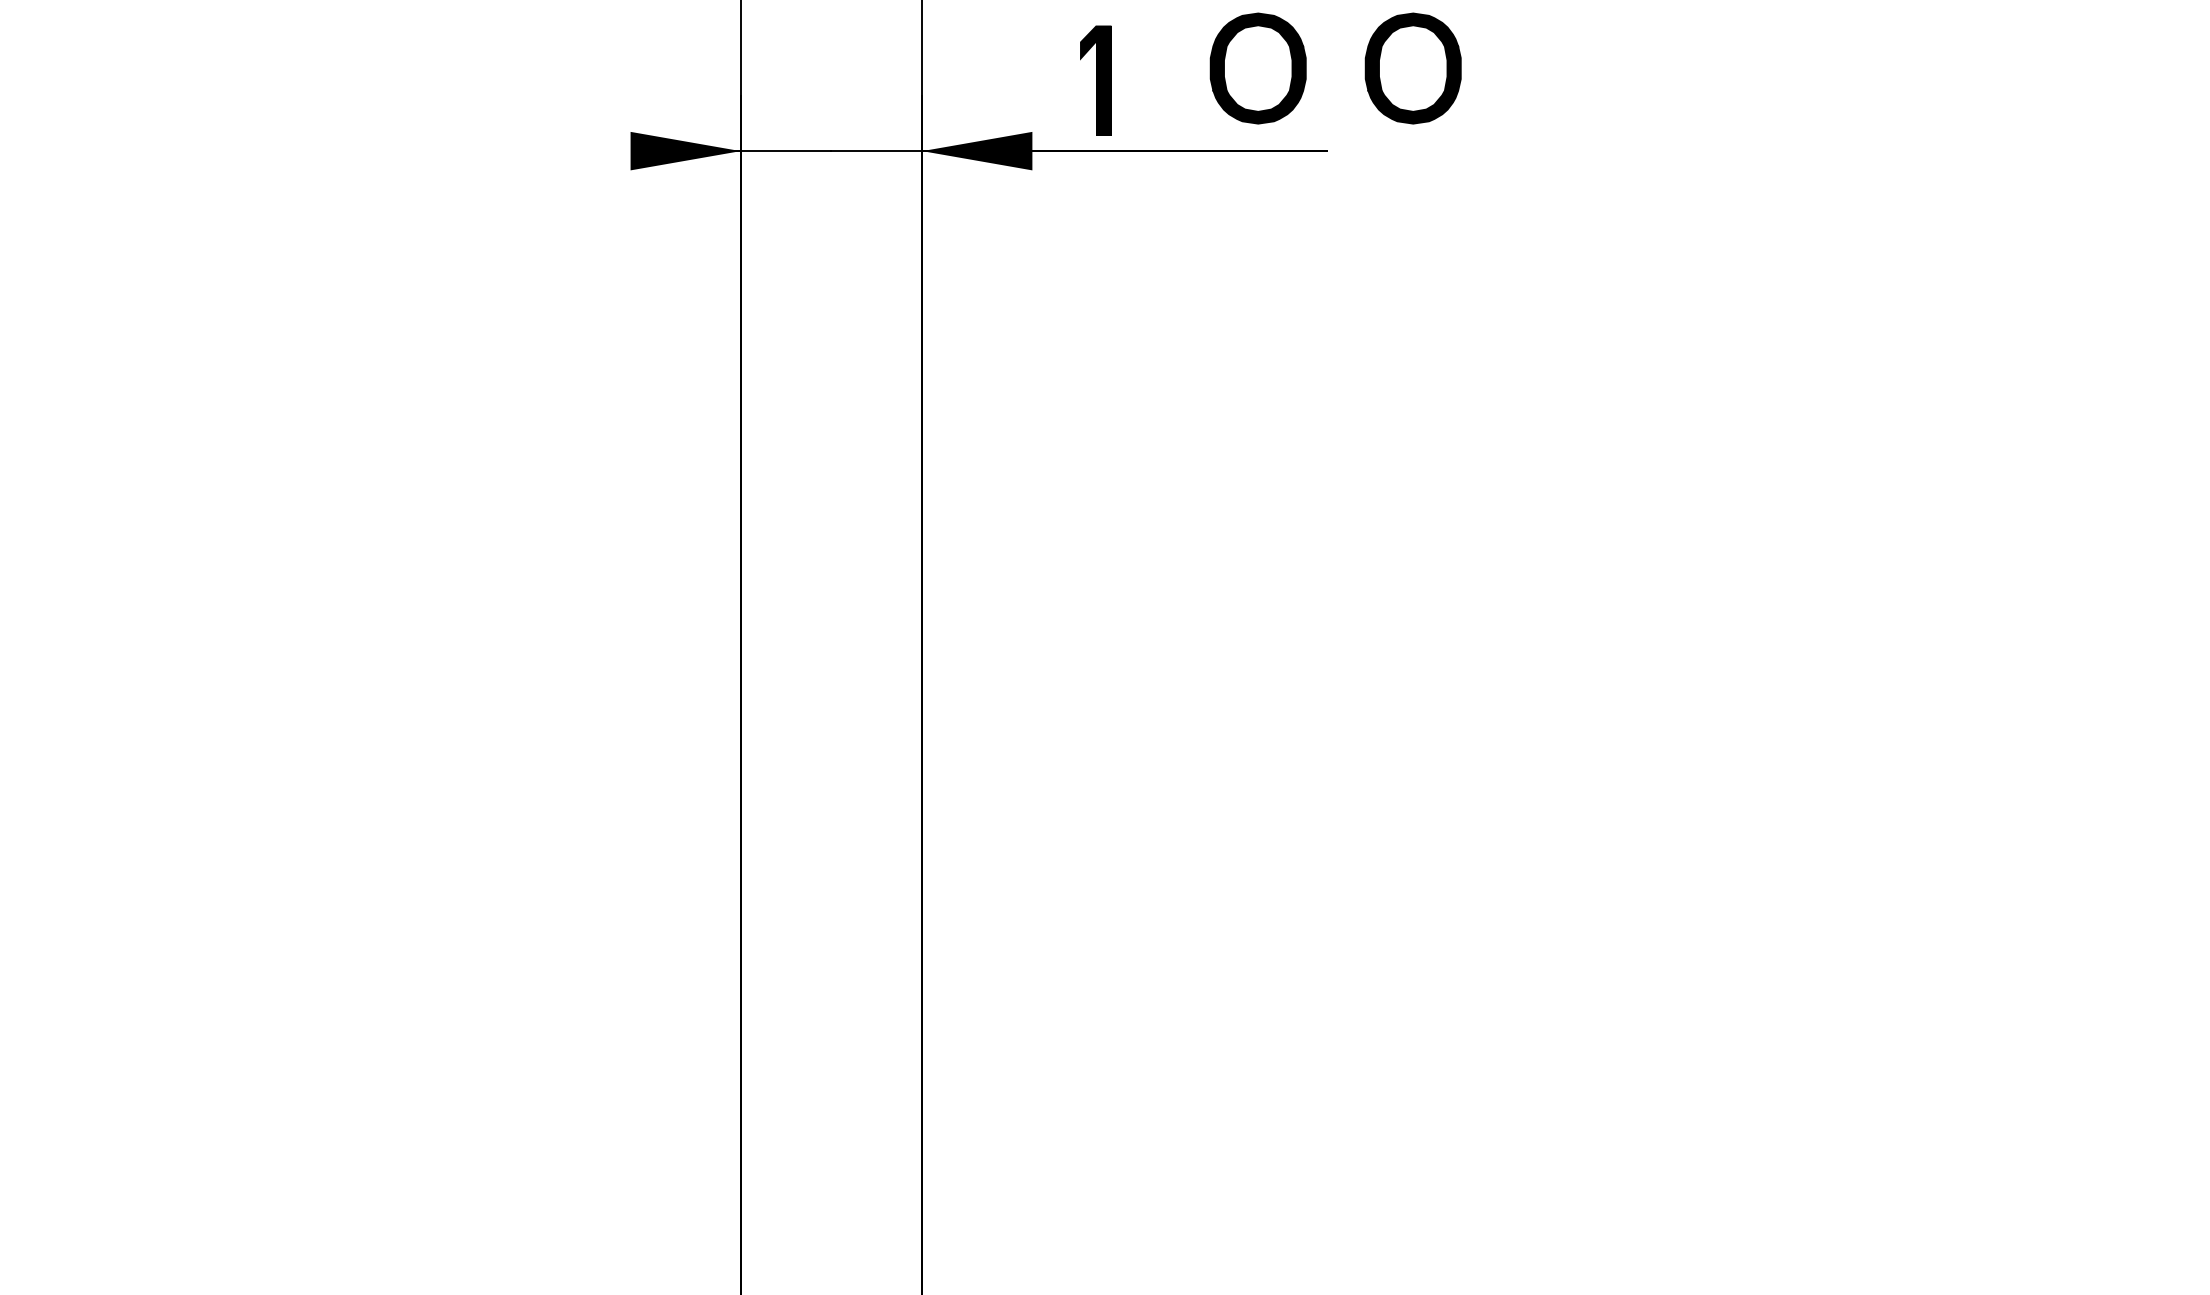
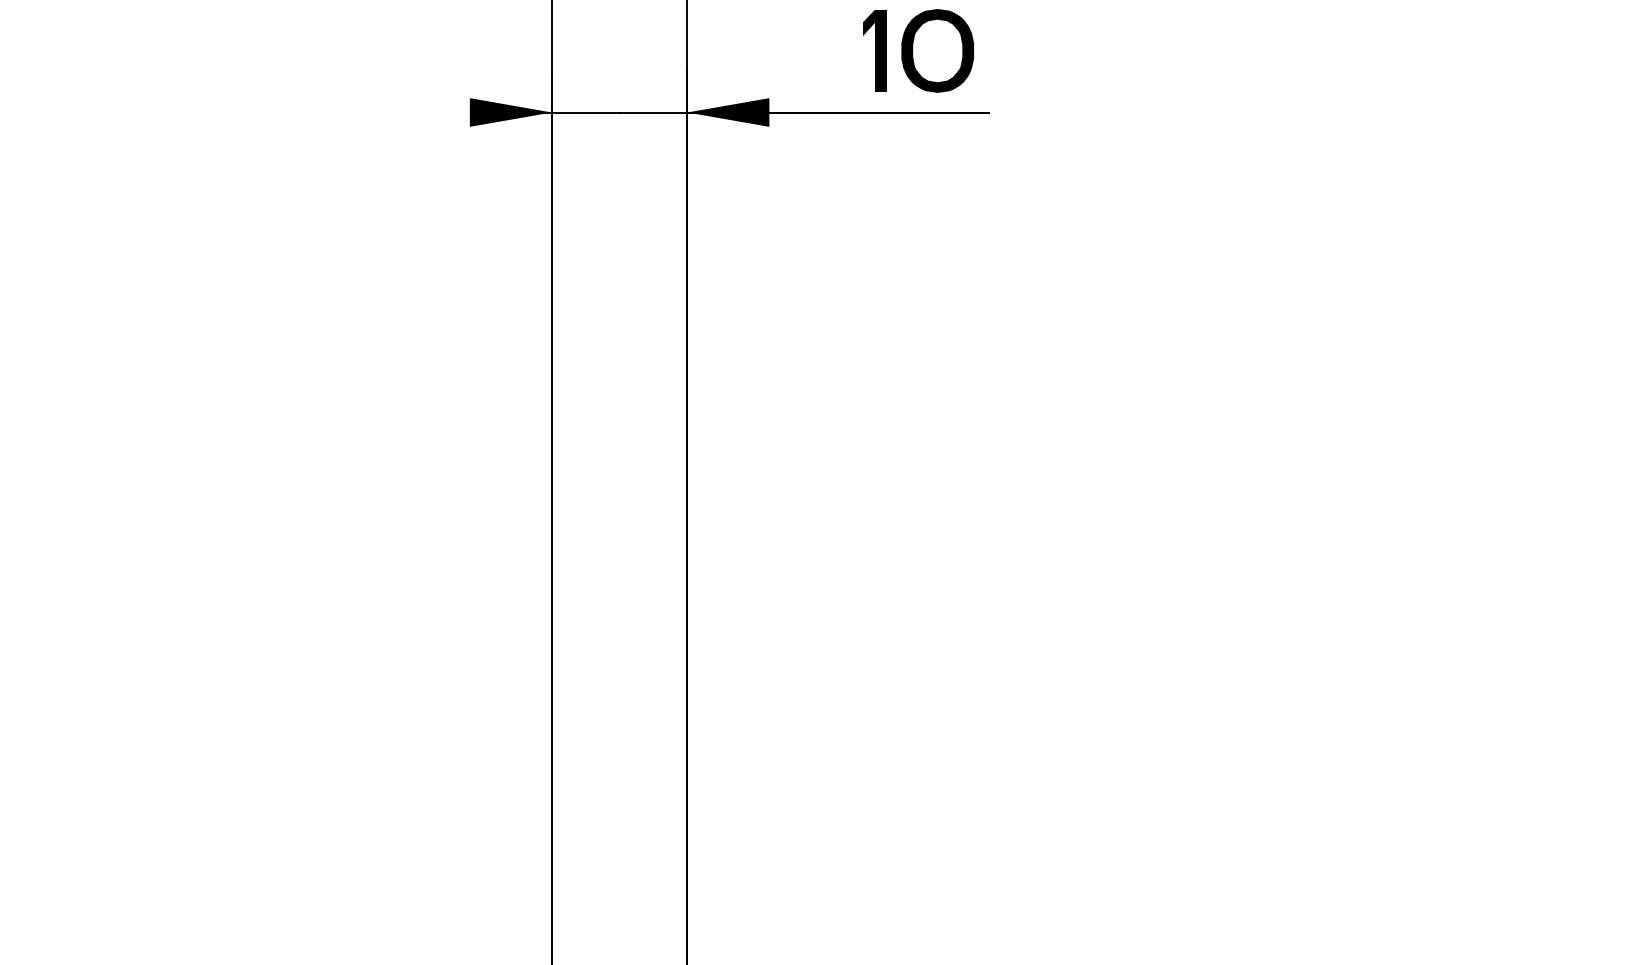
part: (1412, 68) -> (1052, 50), removed
part: (1095, 80) -> (874, 50), moved

